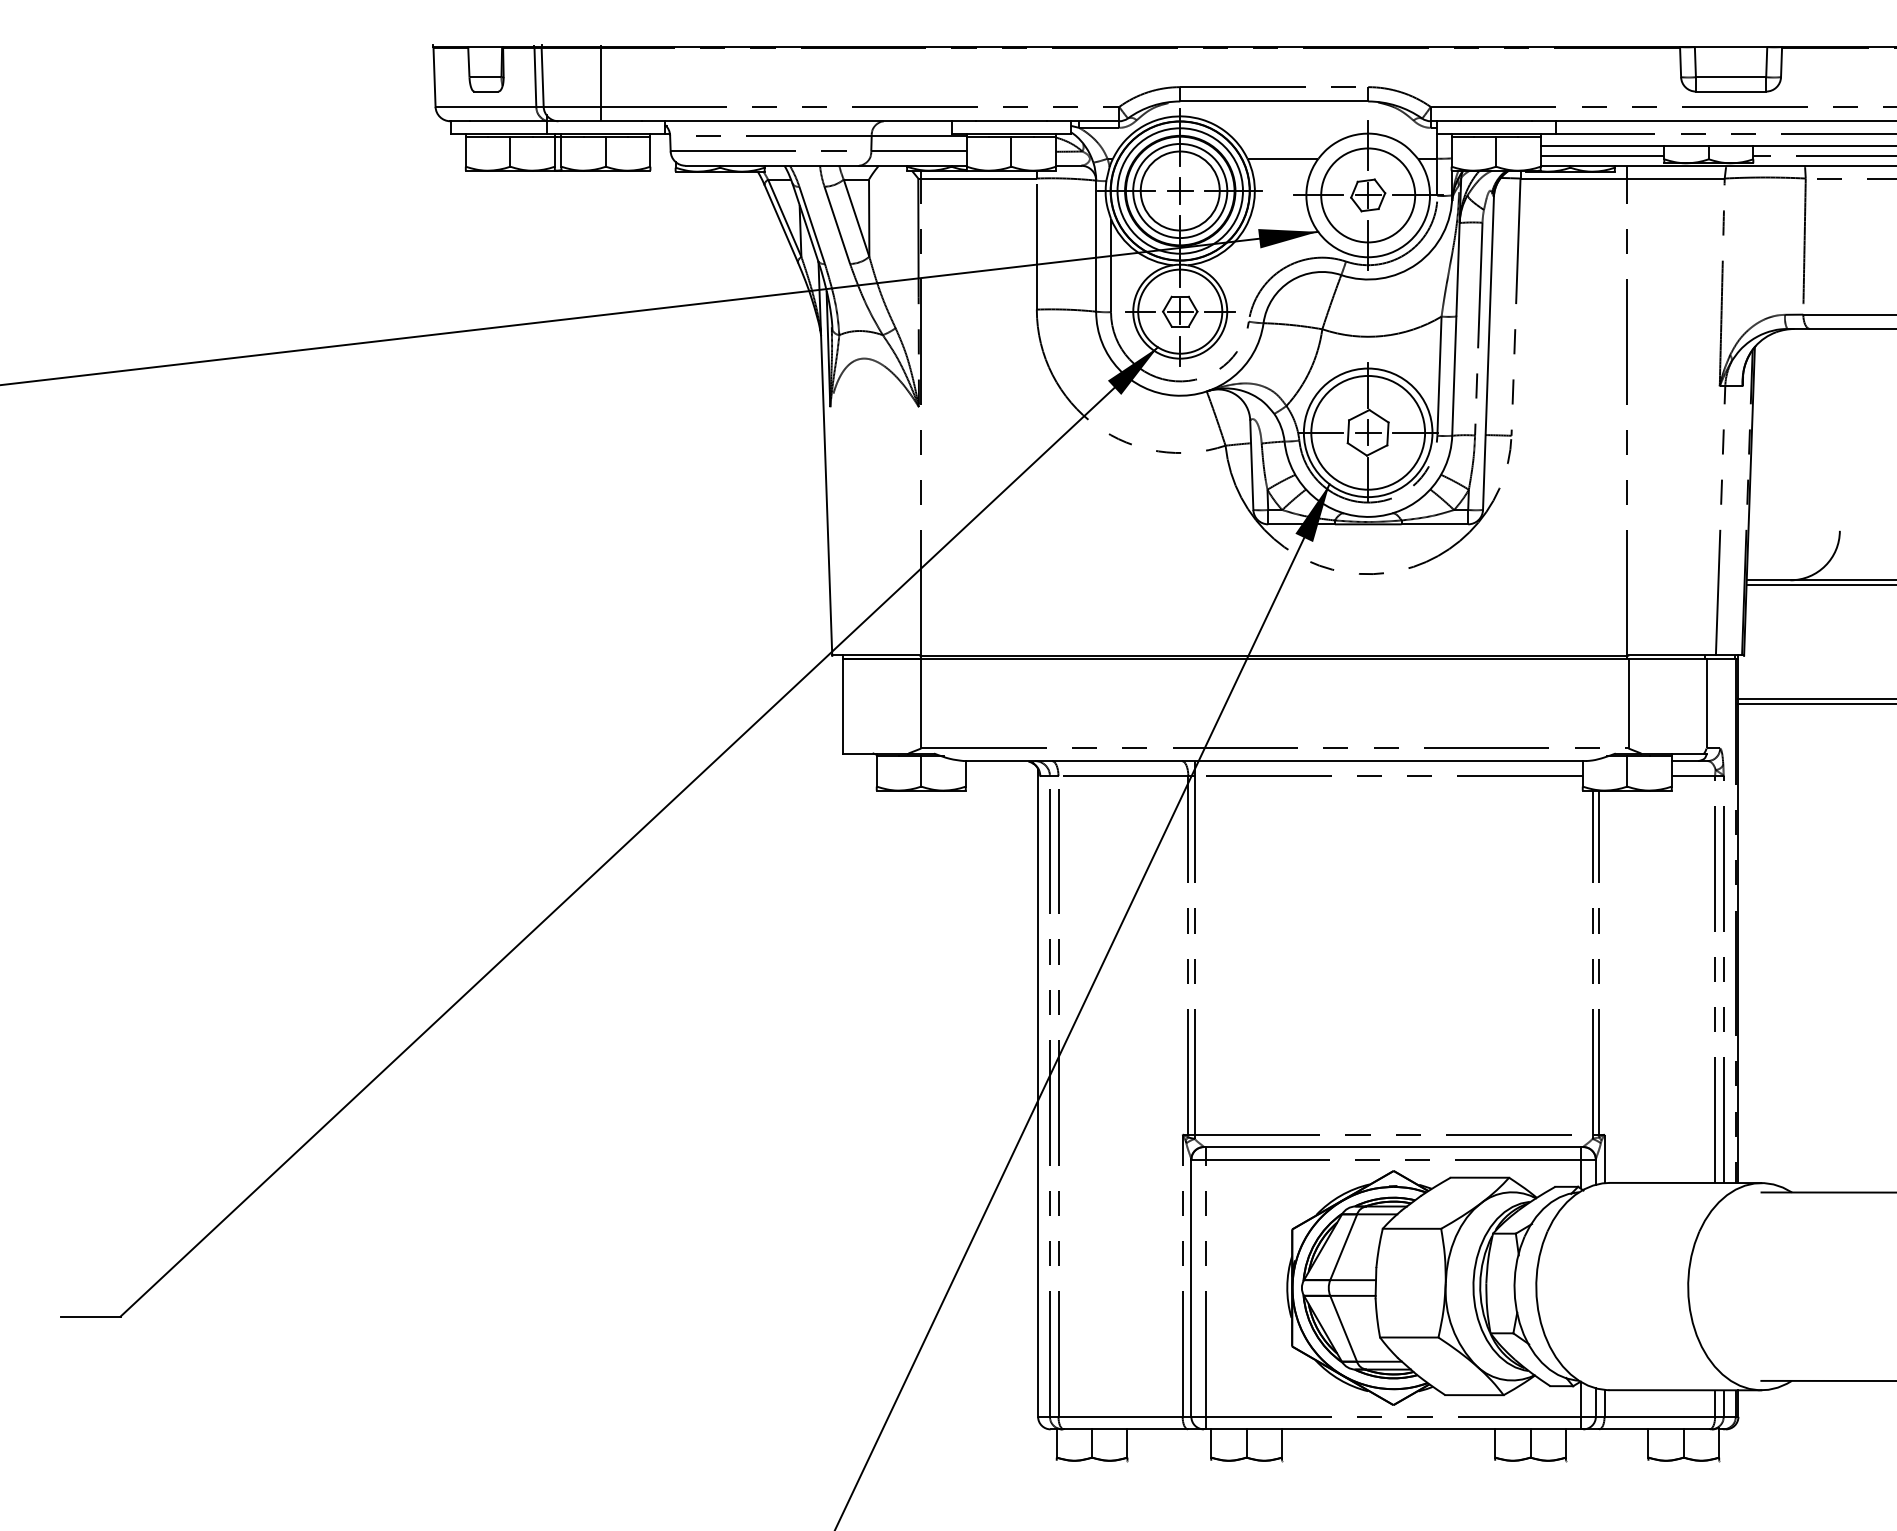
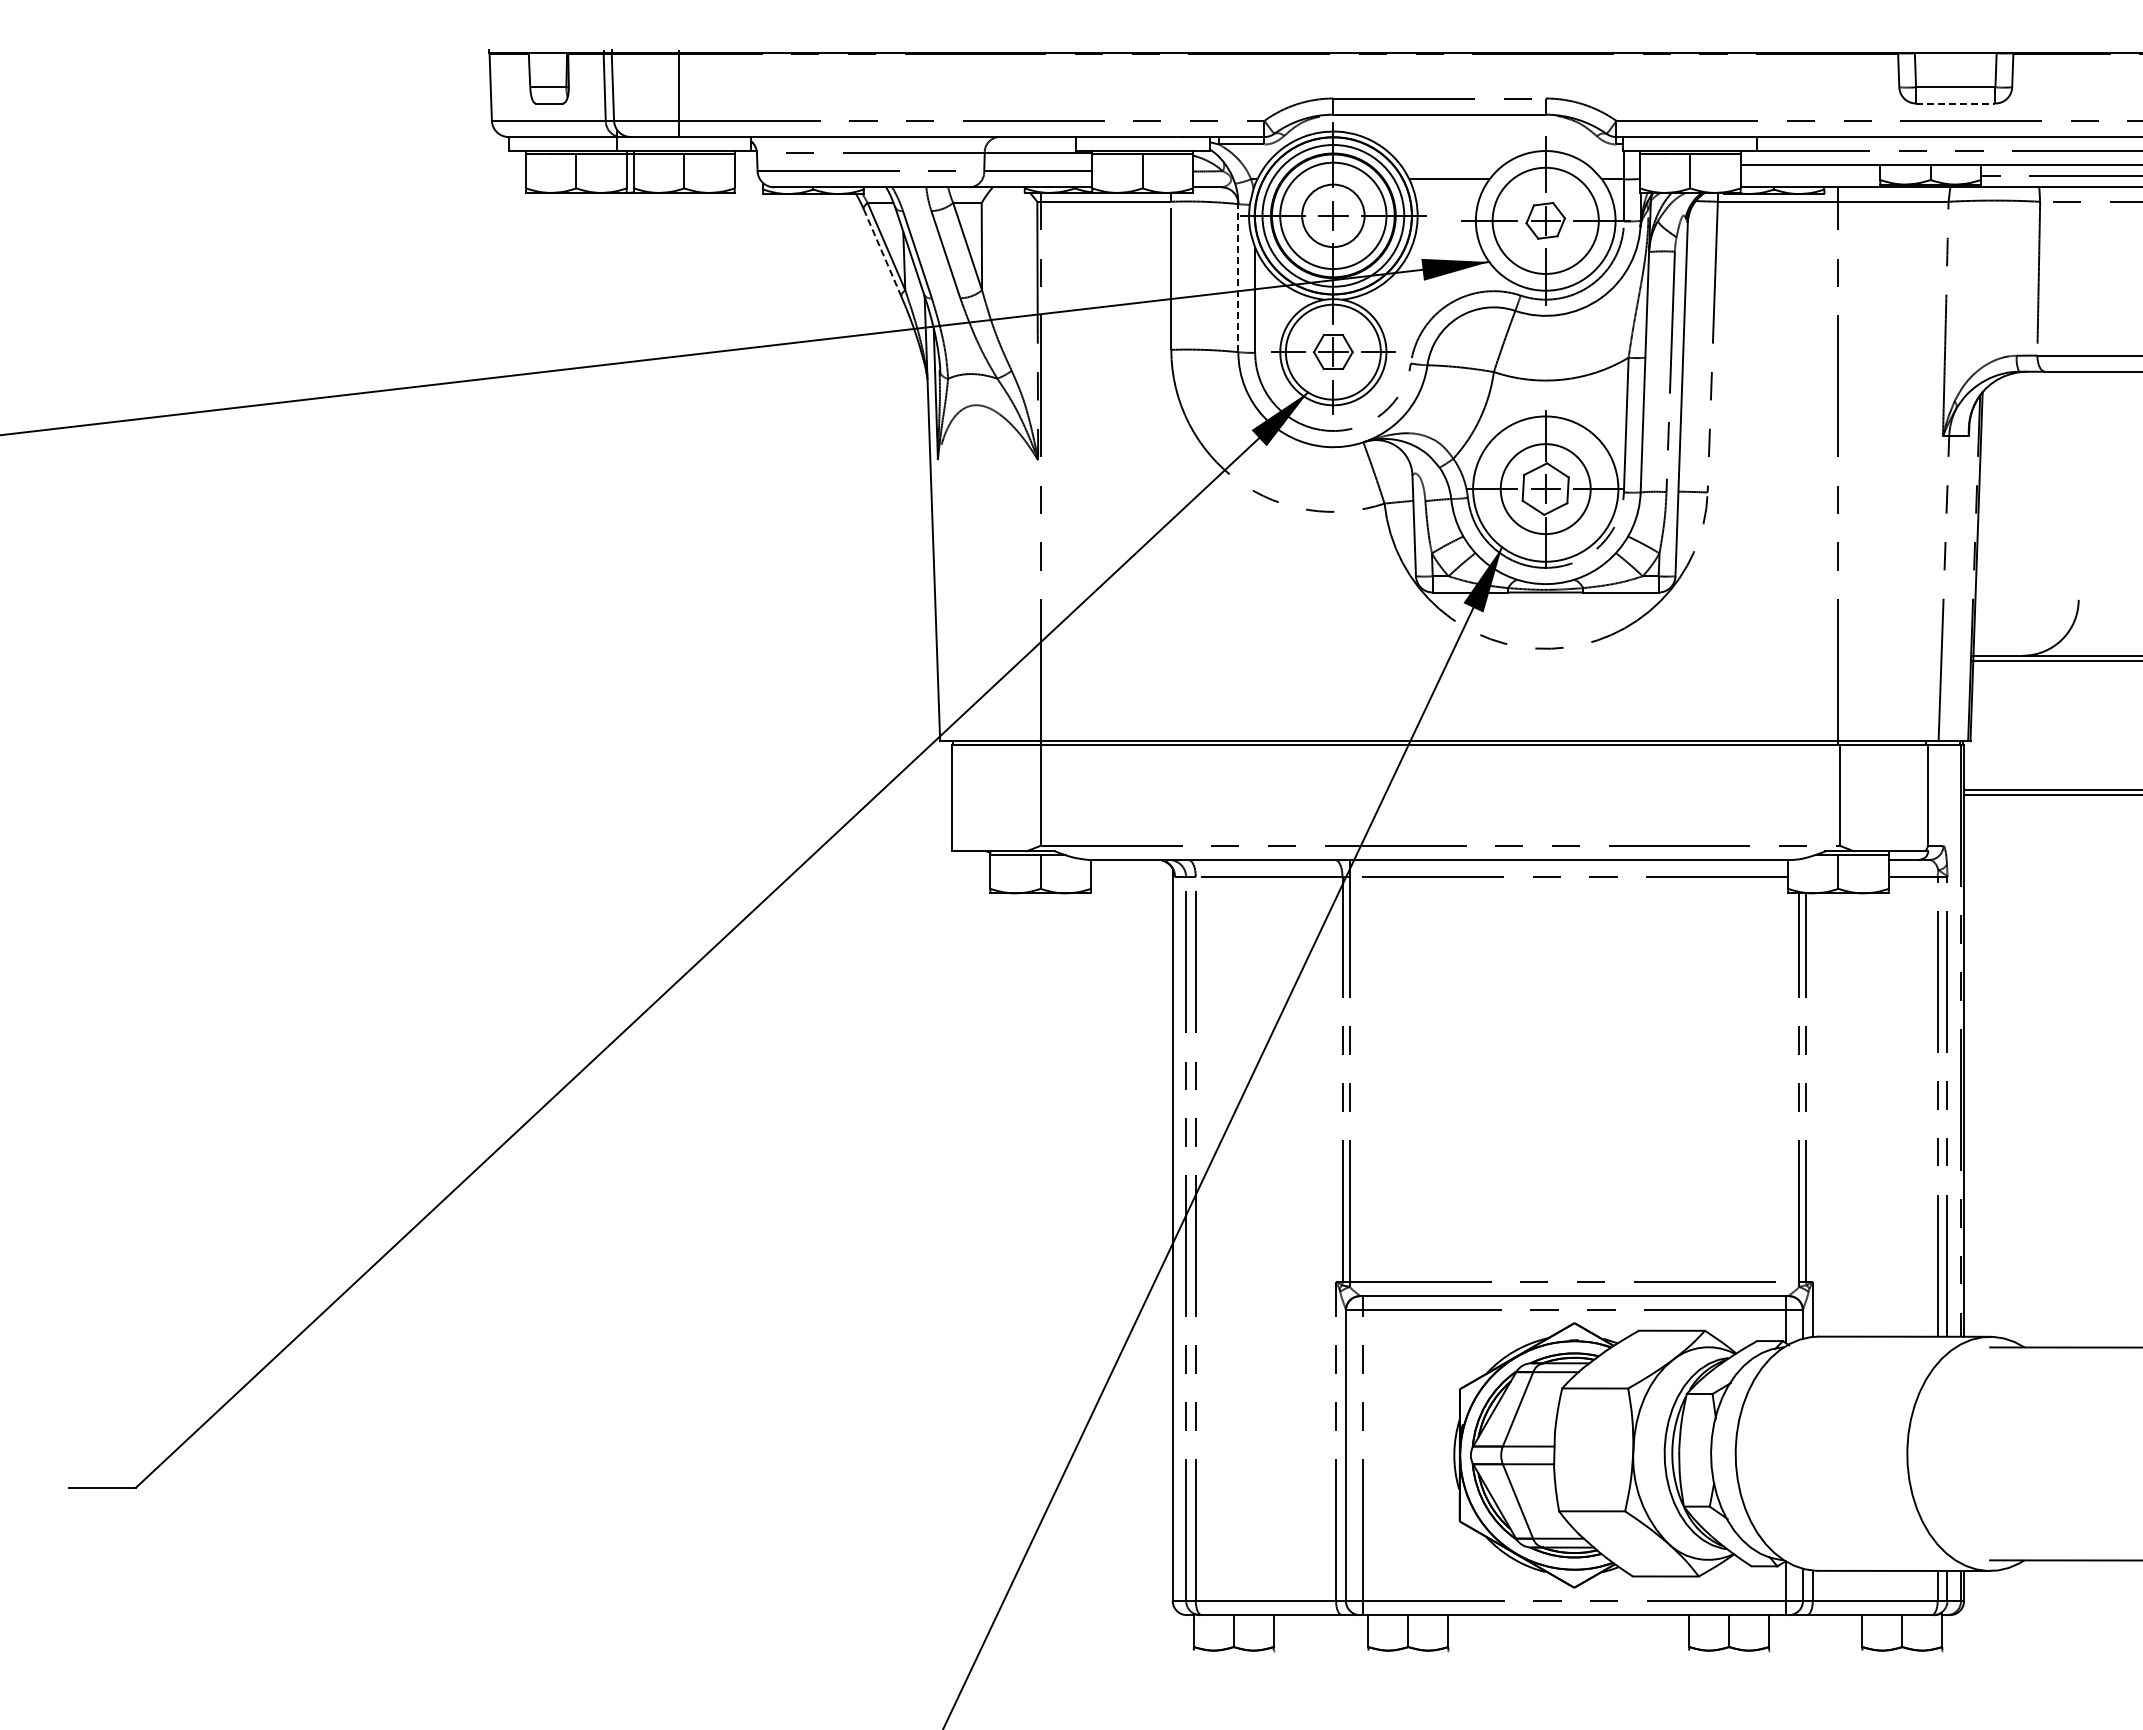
line: (1730, 91) -> (1955, 103), solid -> dashed
line: (1602, 156) -> (1810, 176), removed
circle: (1180, 190) -> (1333, 215), size x0.7
line: (781, 223) -> (882, 252), solid -> dashed
line: (1096, 245) -> (1238, 277), solid -> dashed
circle: (1367, 432) -> (1545, 488), size x0.7

